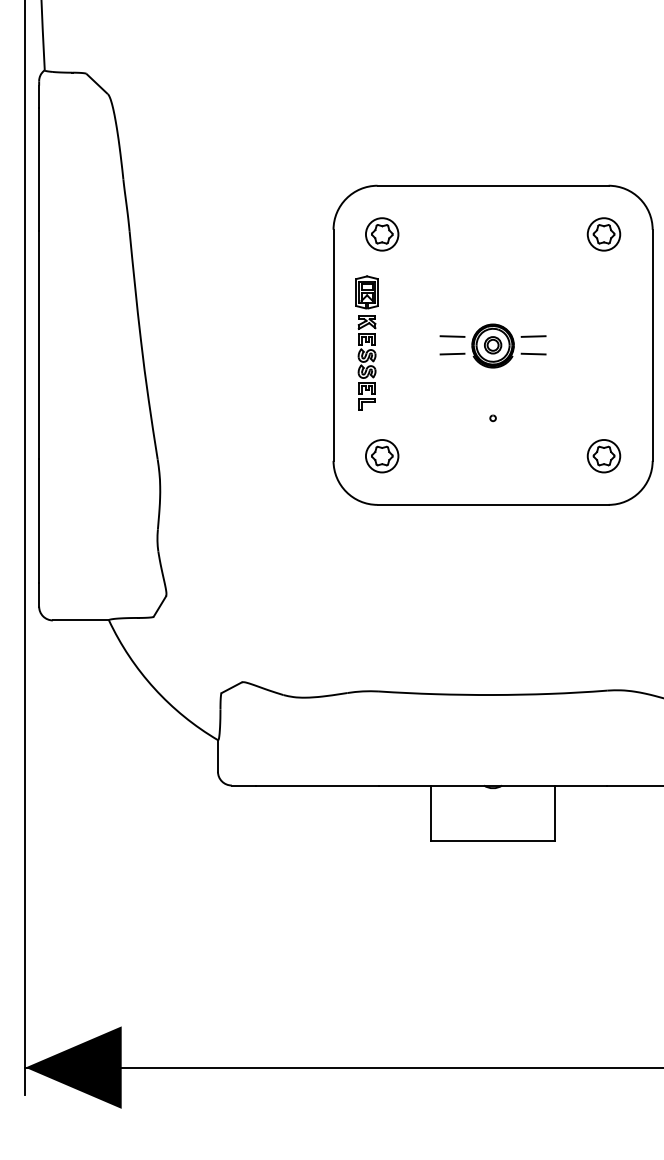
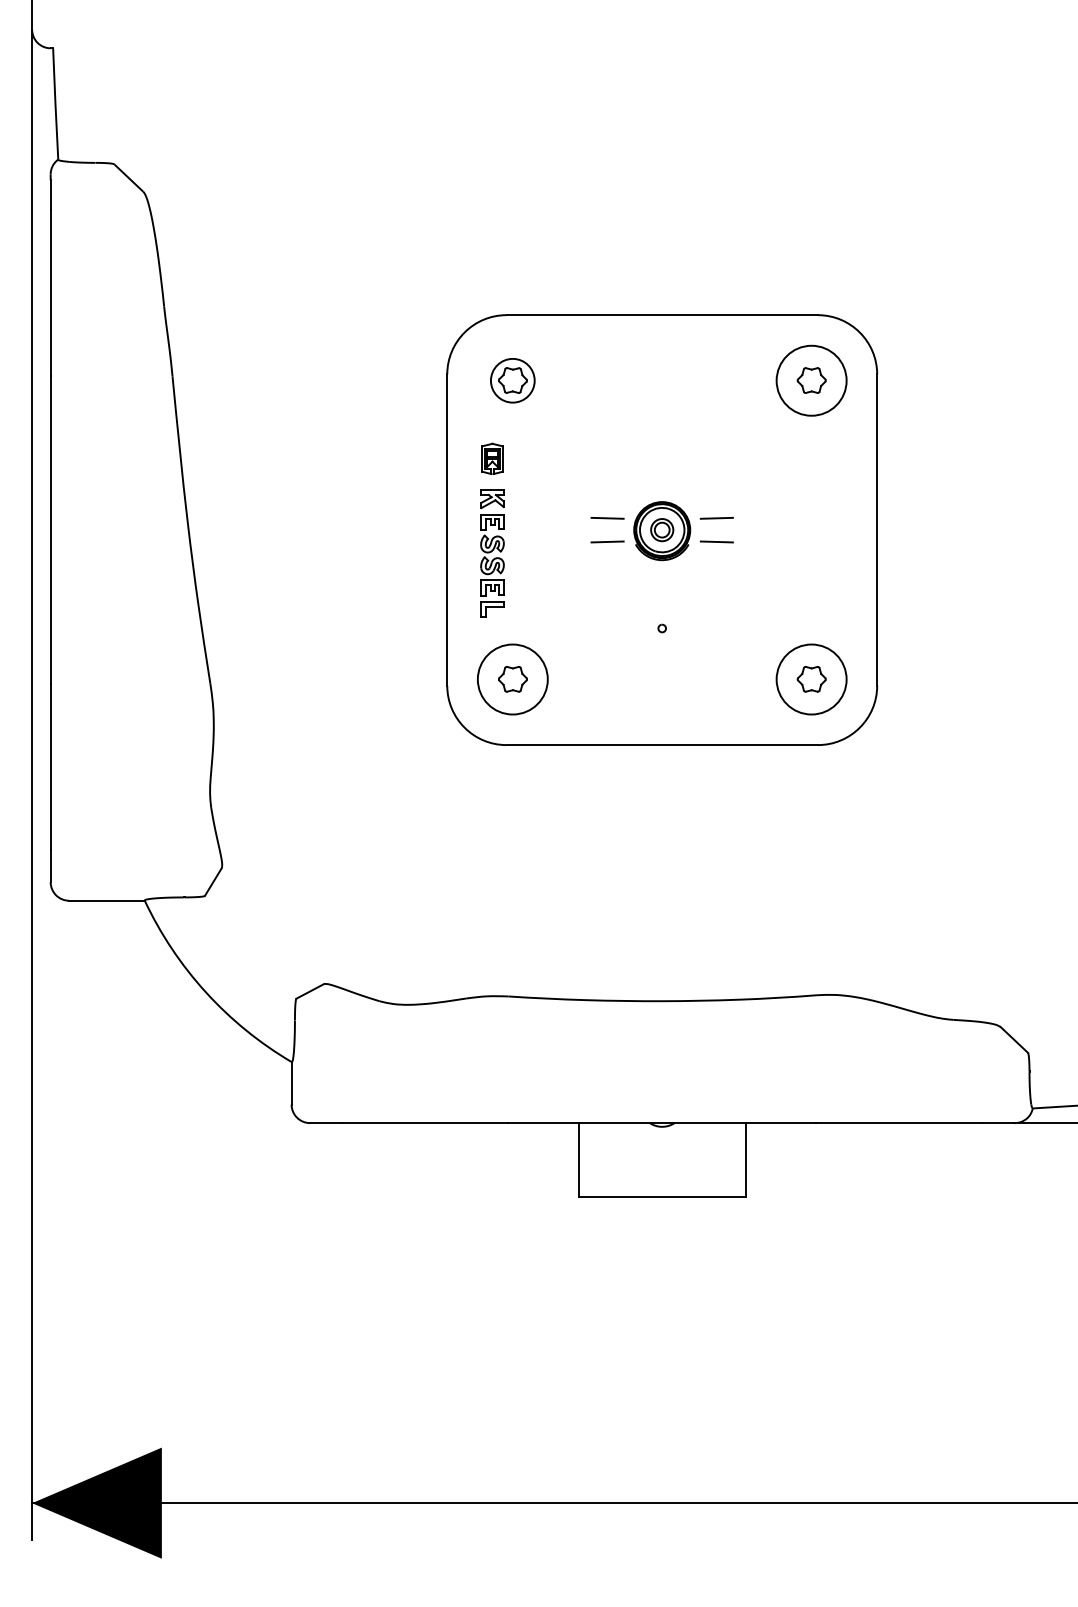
circle: (603, 234) -> (811, 380), size x1.6
part: (367, 292) -> (492, 458), size x0.7
circle: (381, 456) -> (512, 679), size x1.6
circle: (603, 456) -> (811, 679), size x1.6

